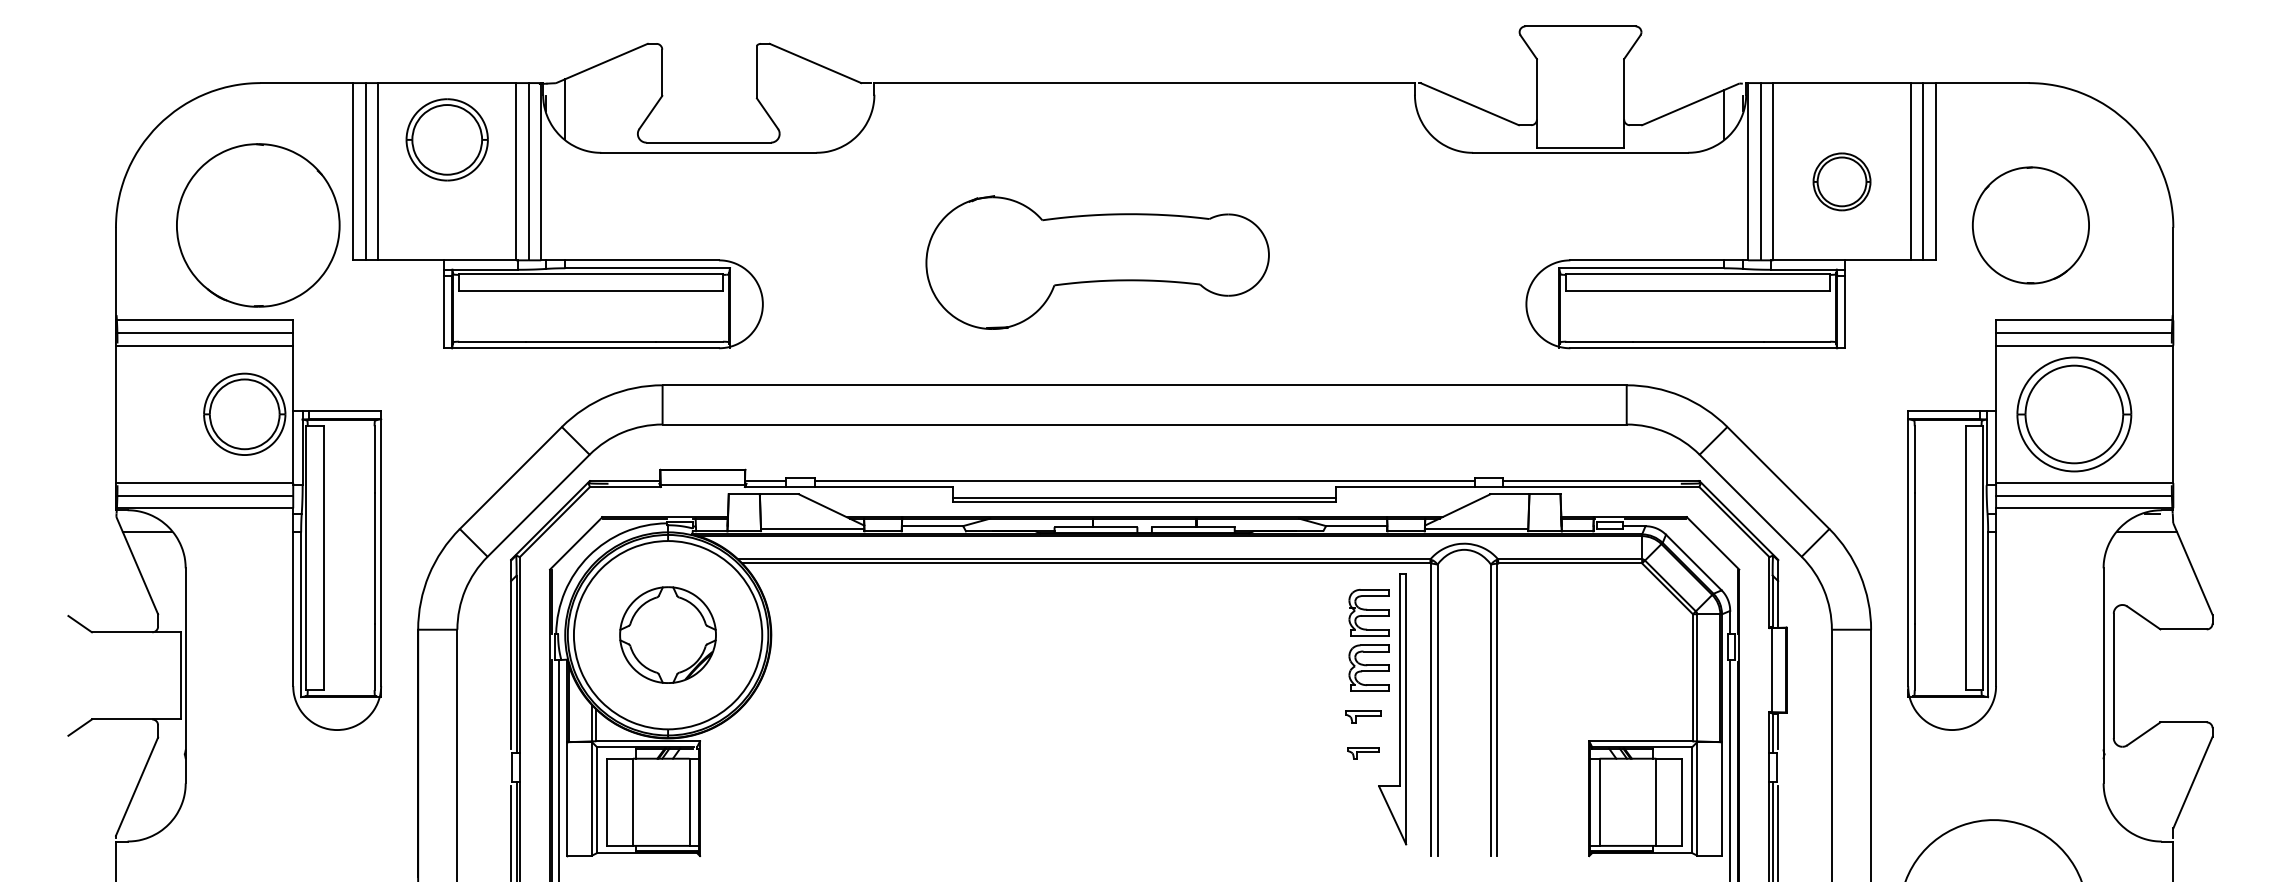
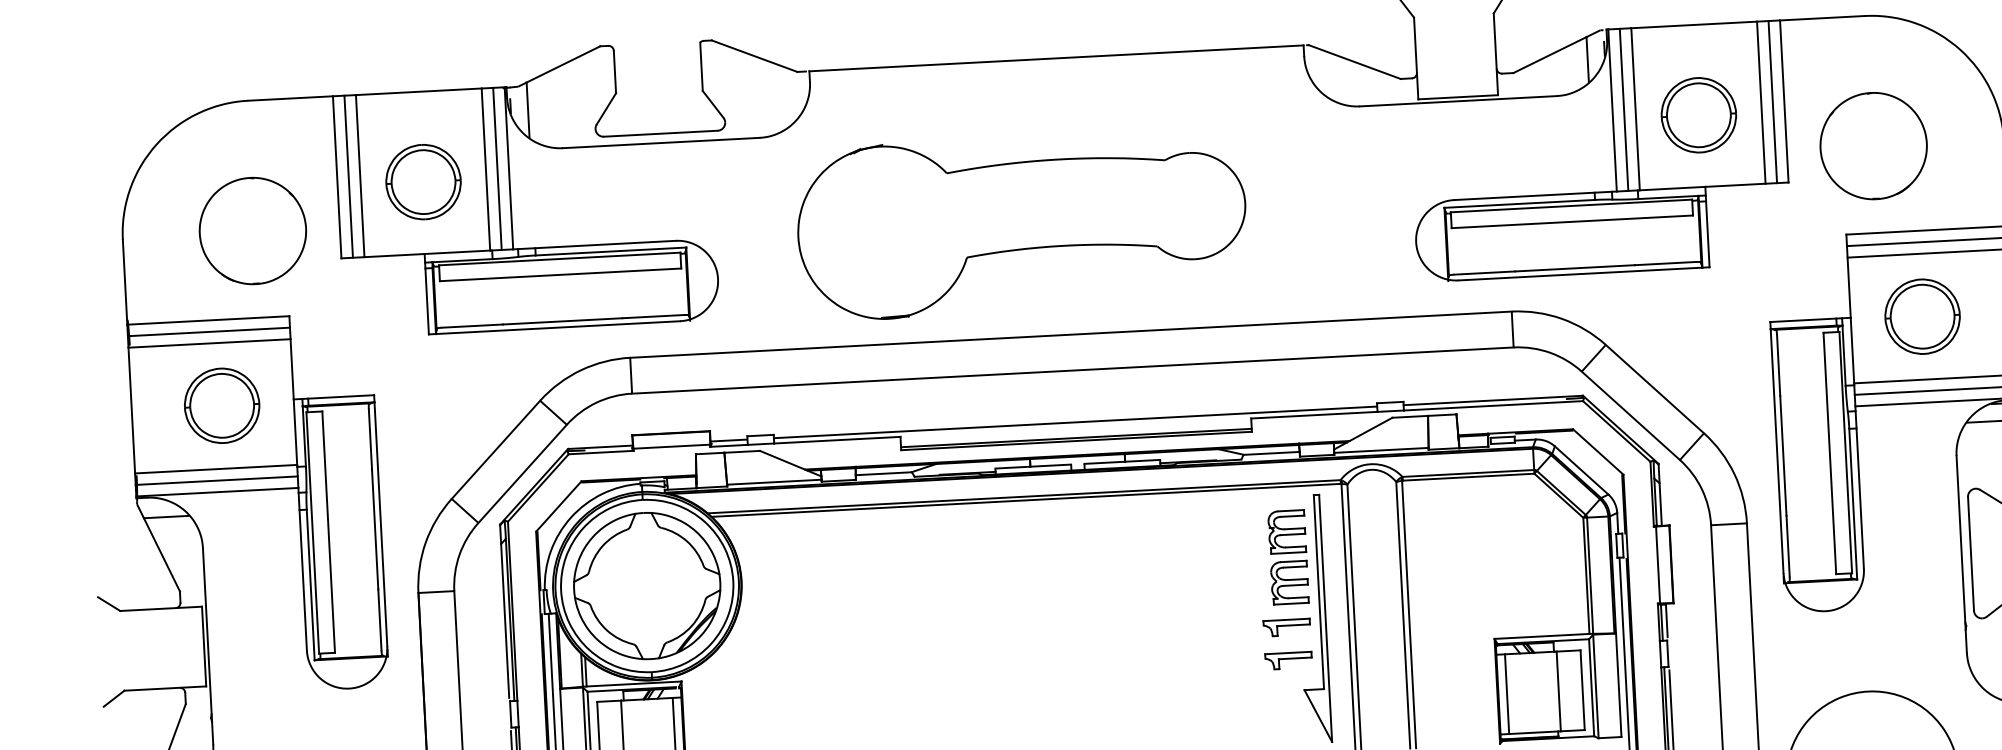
part: (446, 139) -> (422, 181), moved
part: (1841, 181) -> (1698, 114), size x1.43
part: (258, 225) -> (253, 231), size x0.71
part: (1097, 262) -> (1021, 224), size x1.43
part: (244, 413) -> (221, 405), moved
part: (2074, 413) -> (1922, 315), size x0.71
part: (667, 634) -> (646, 585), size x1.67
part: (1363, 717) -> (1287, 627), size x1.43
part: (1363, 753) -> (1288, 660), size x1.67

